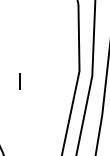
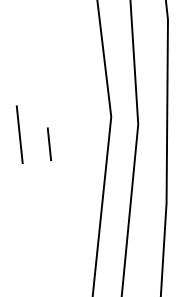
line: (33, 75) -> (18, 135), added
line: (47, 81) -> (48, 144), added

